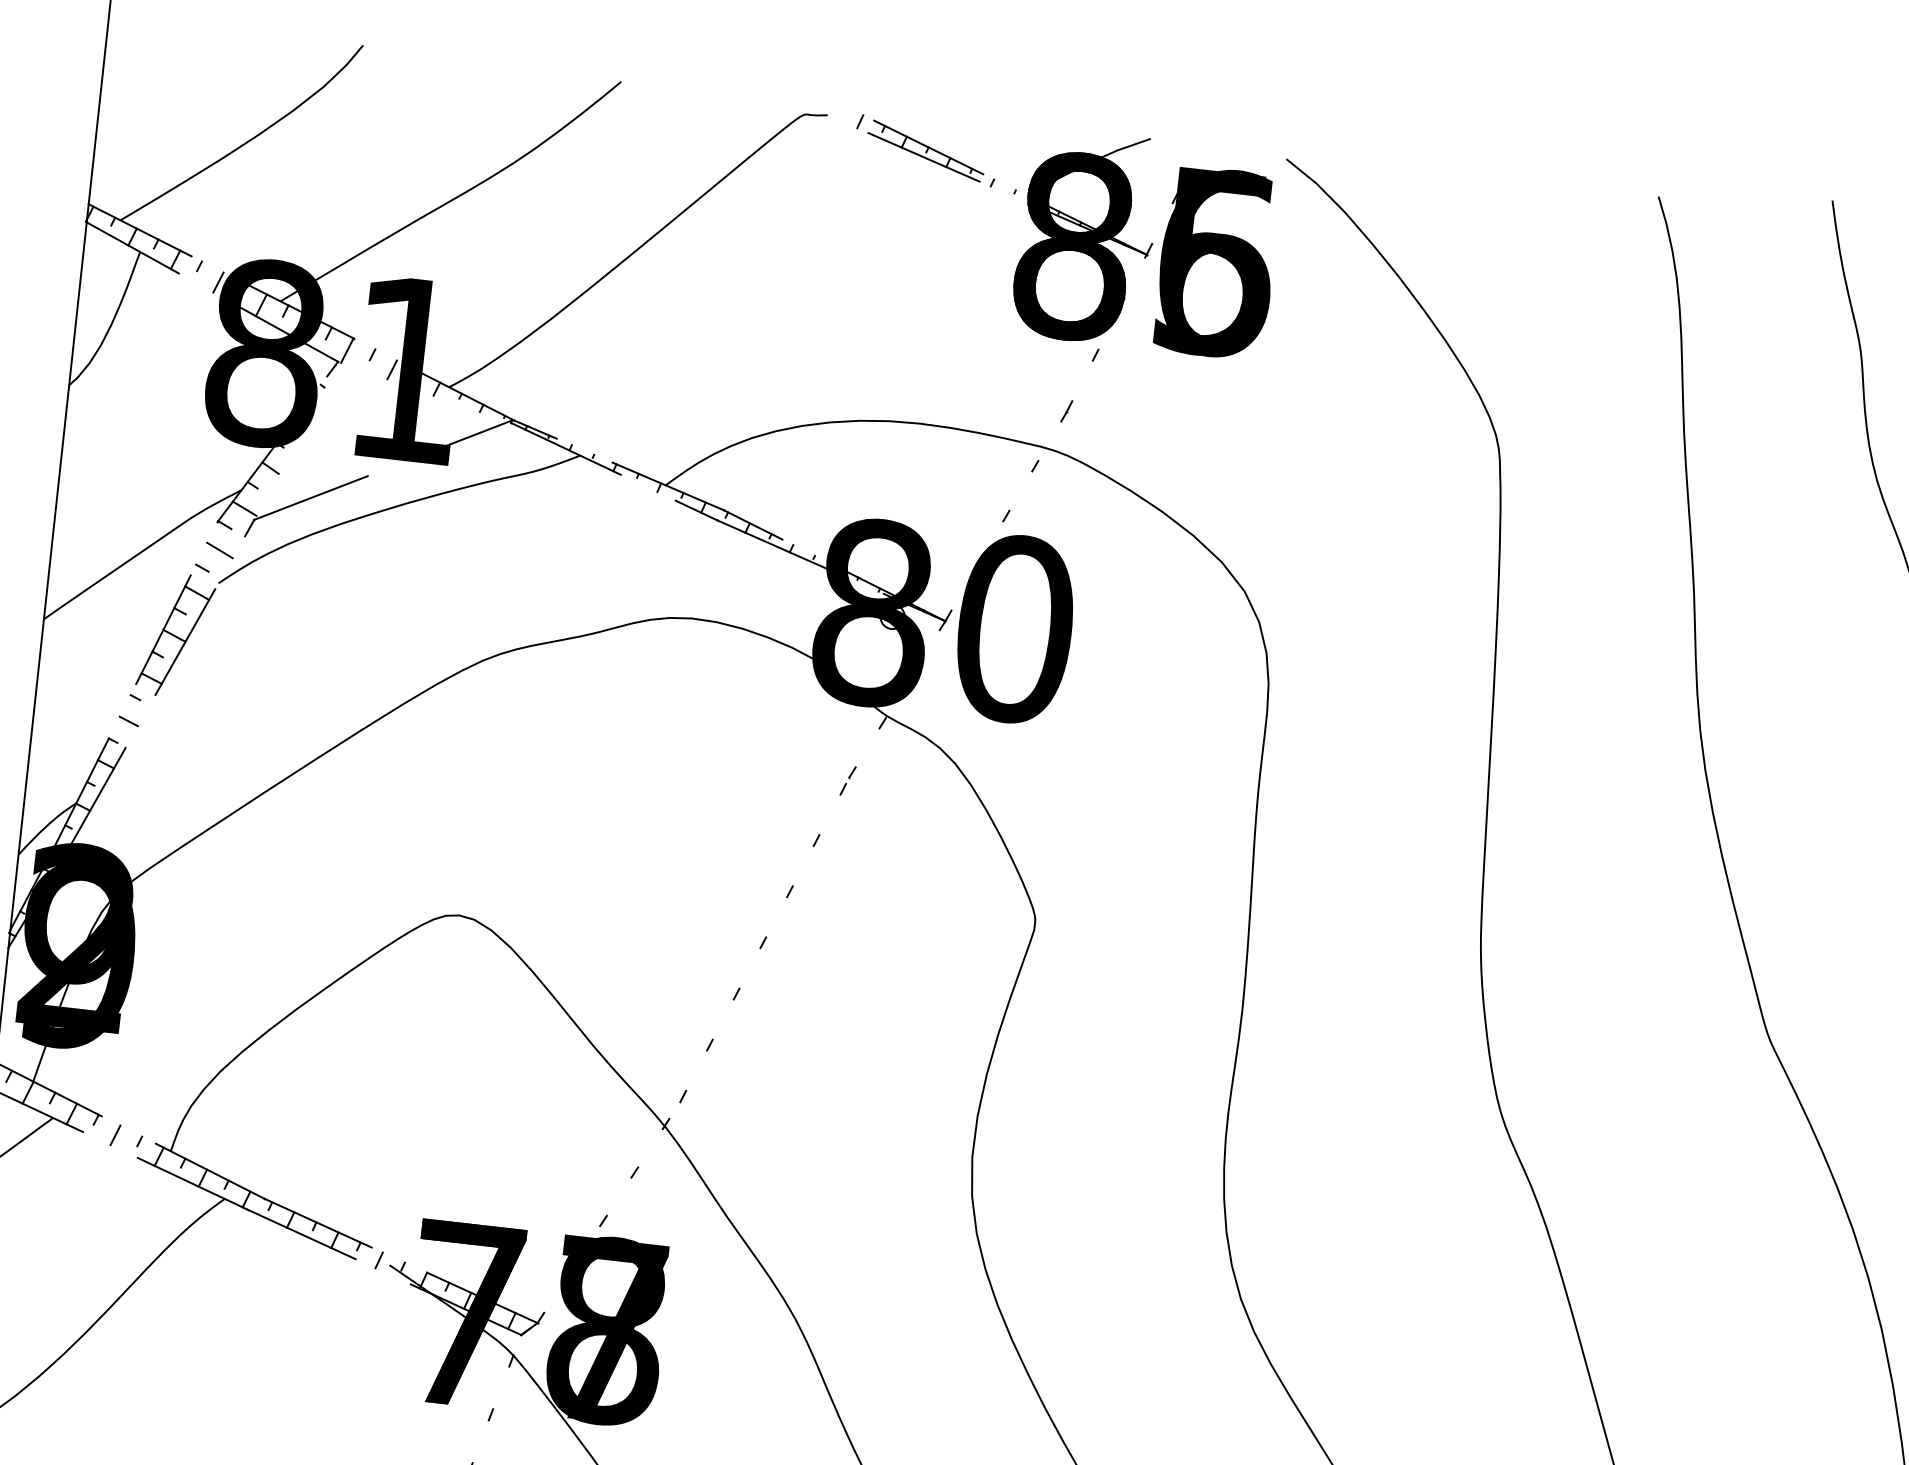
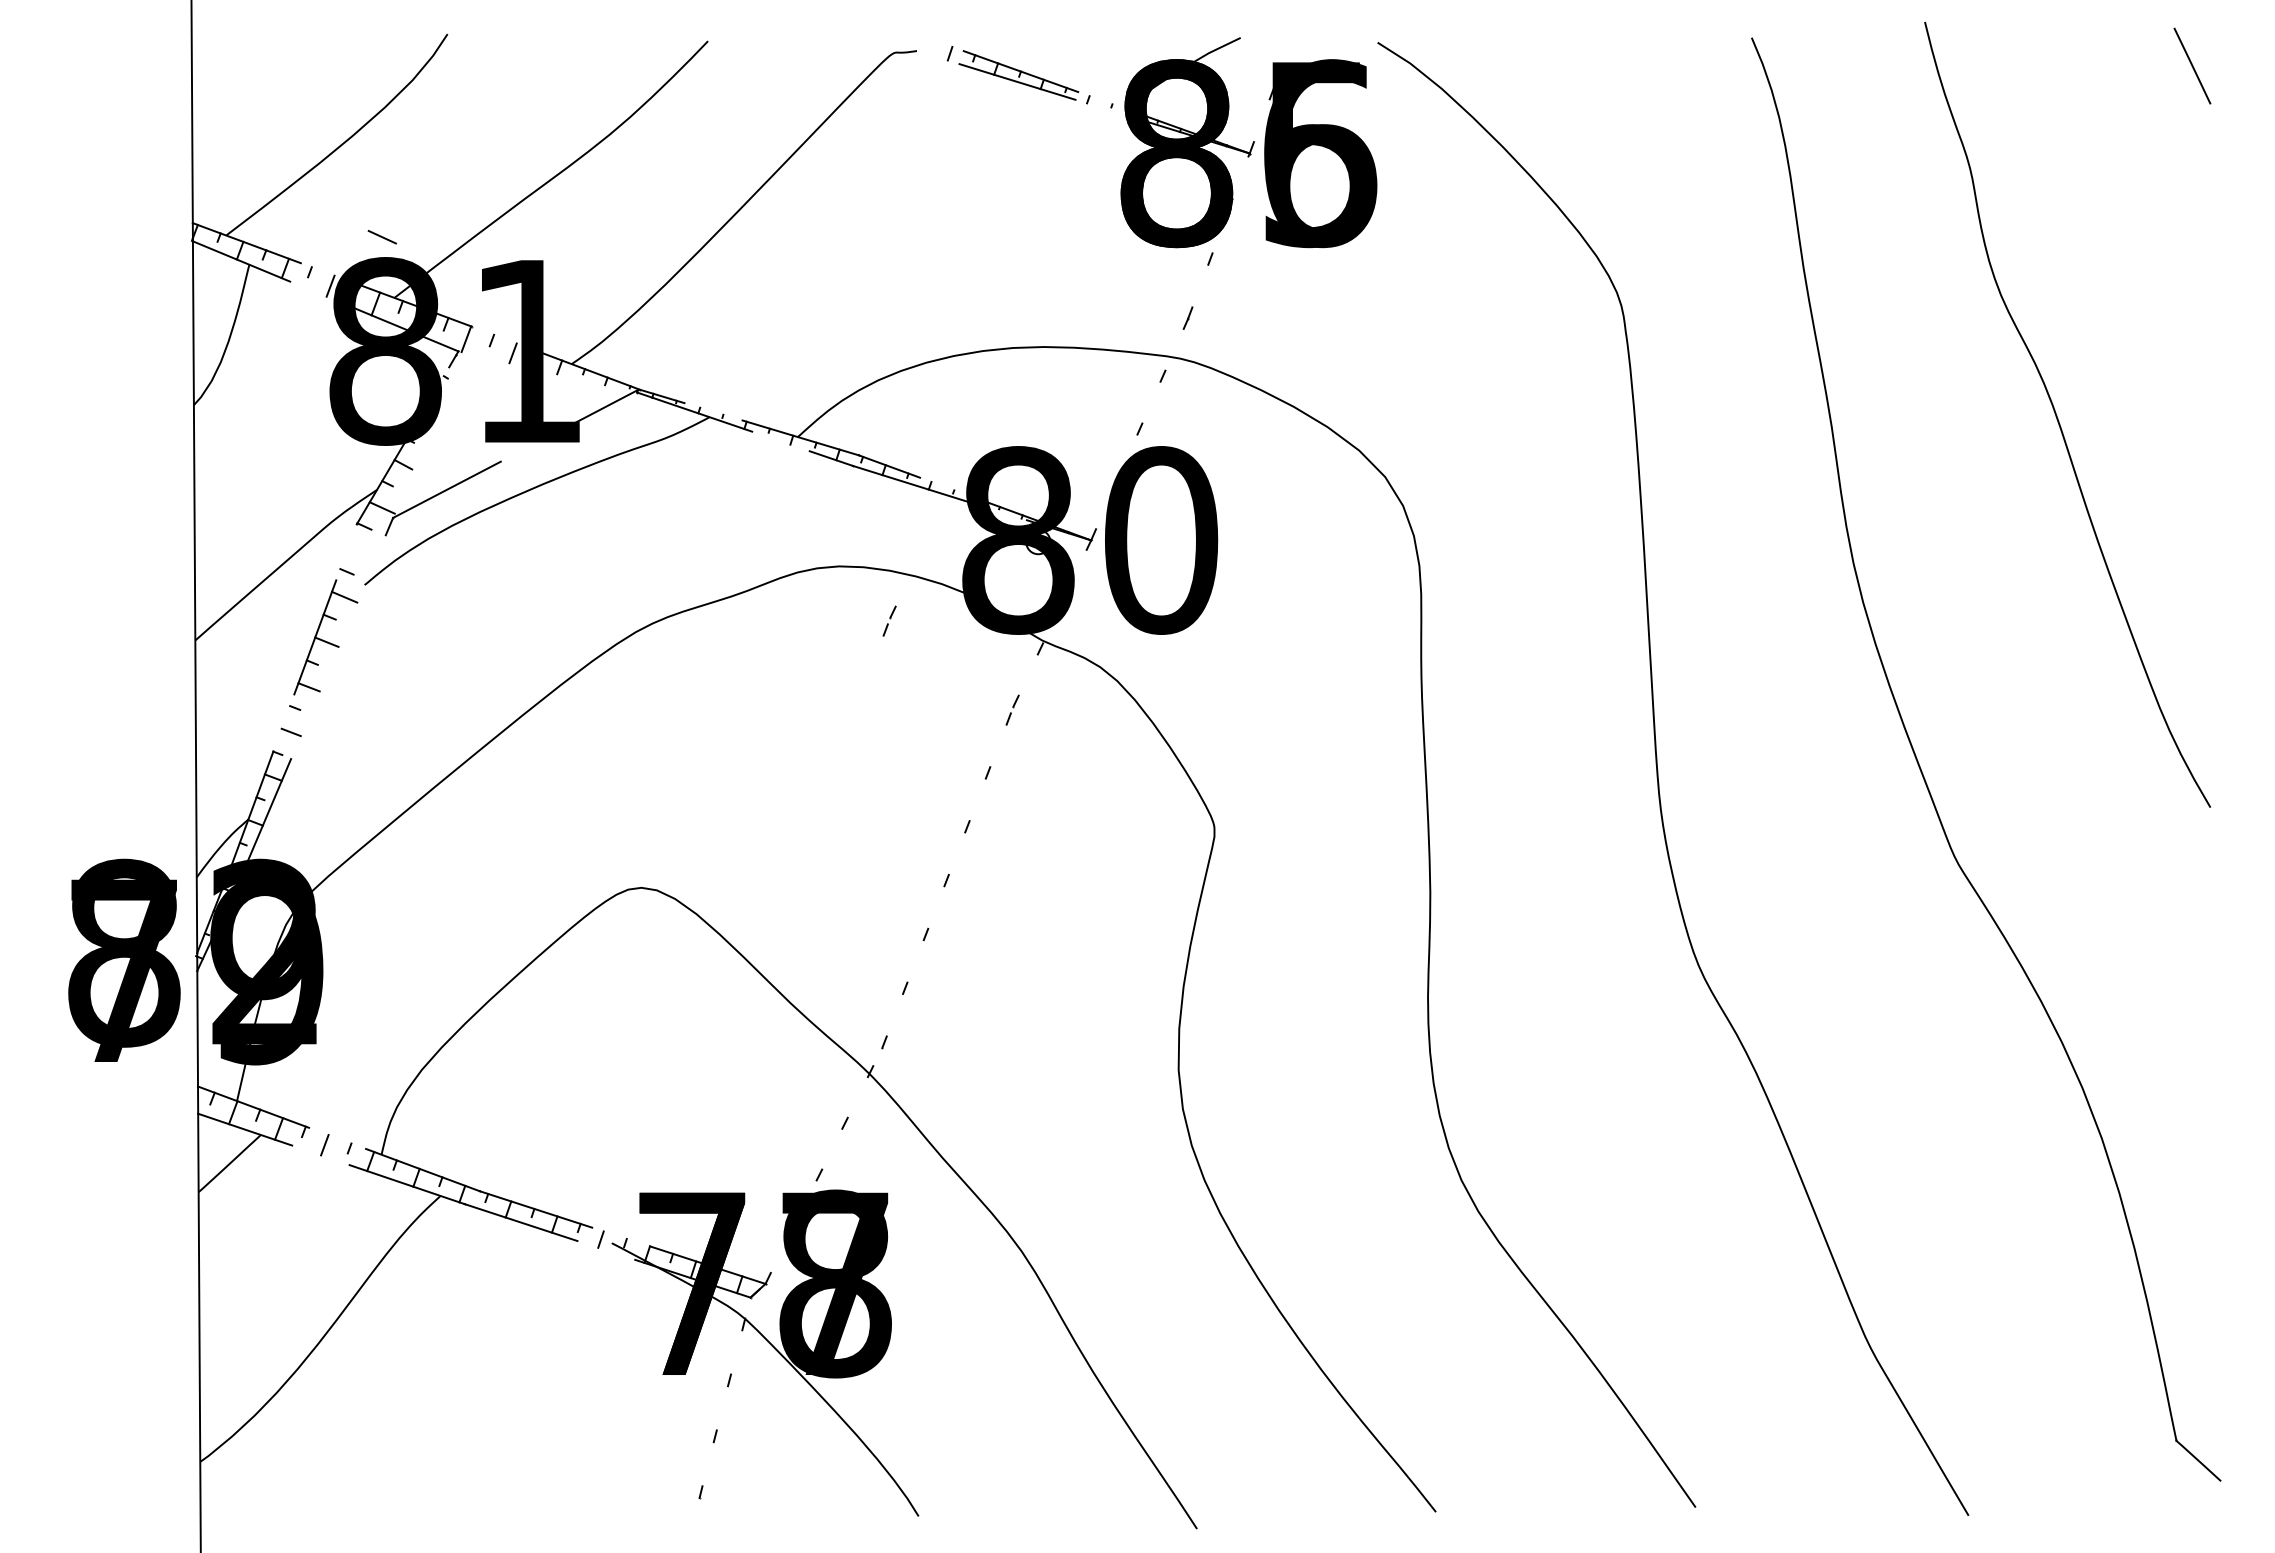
line: (219, 550) -> (381, 237), moved
line: (185, 642) -> (338, 647), removed
part: (735, 677) -> (889, 620), added

